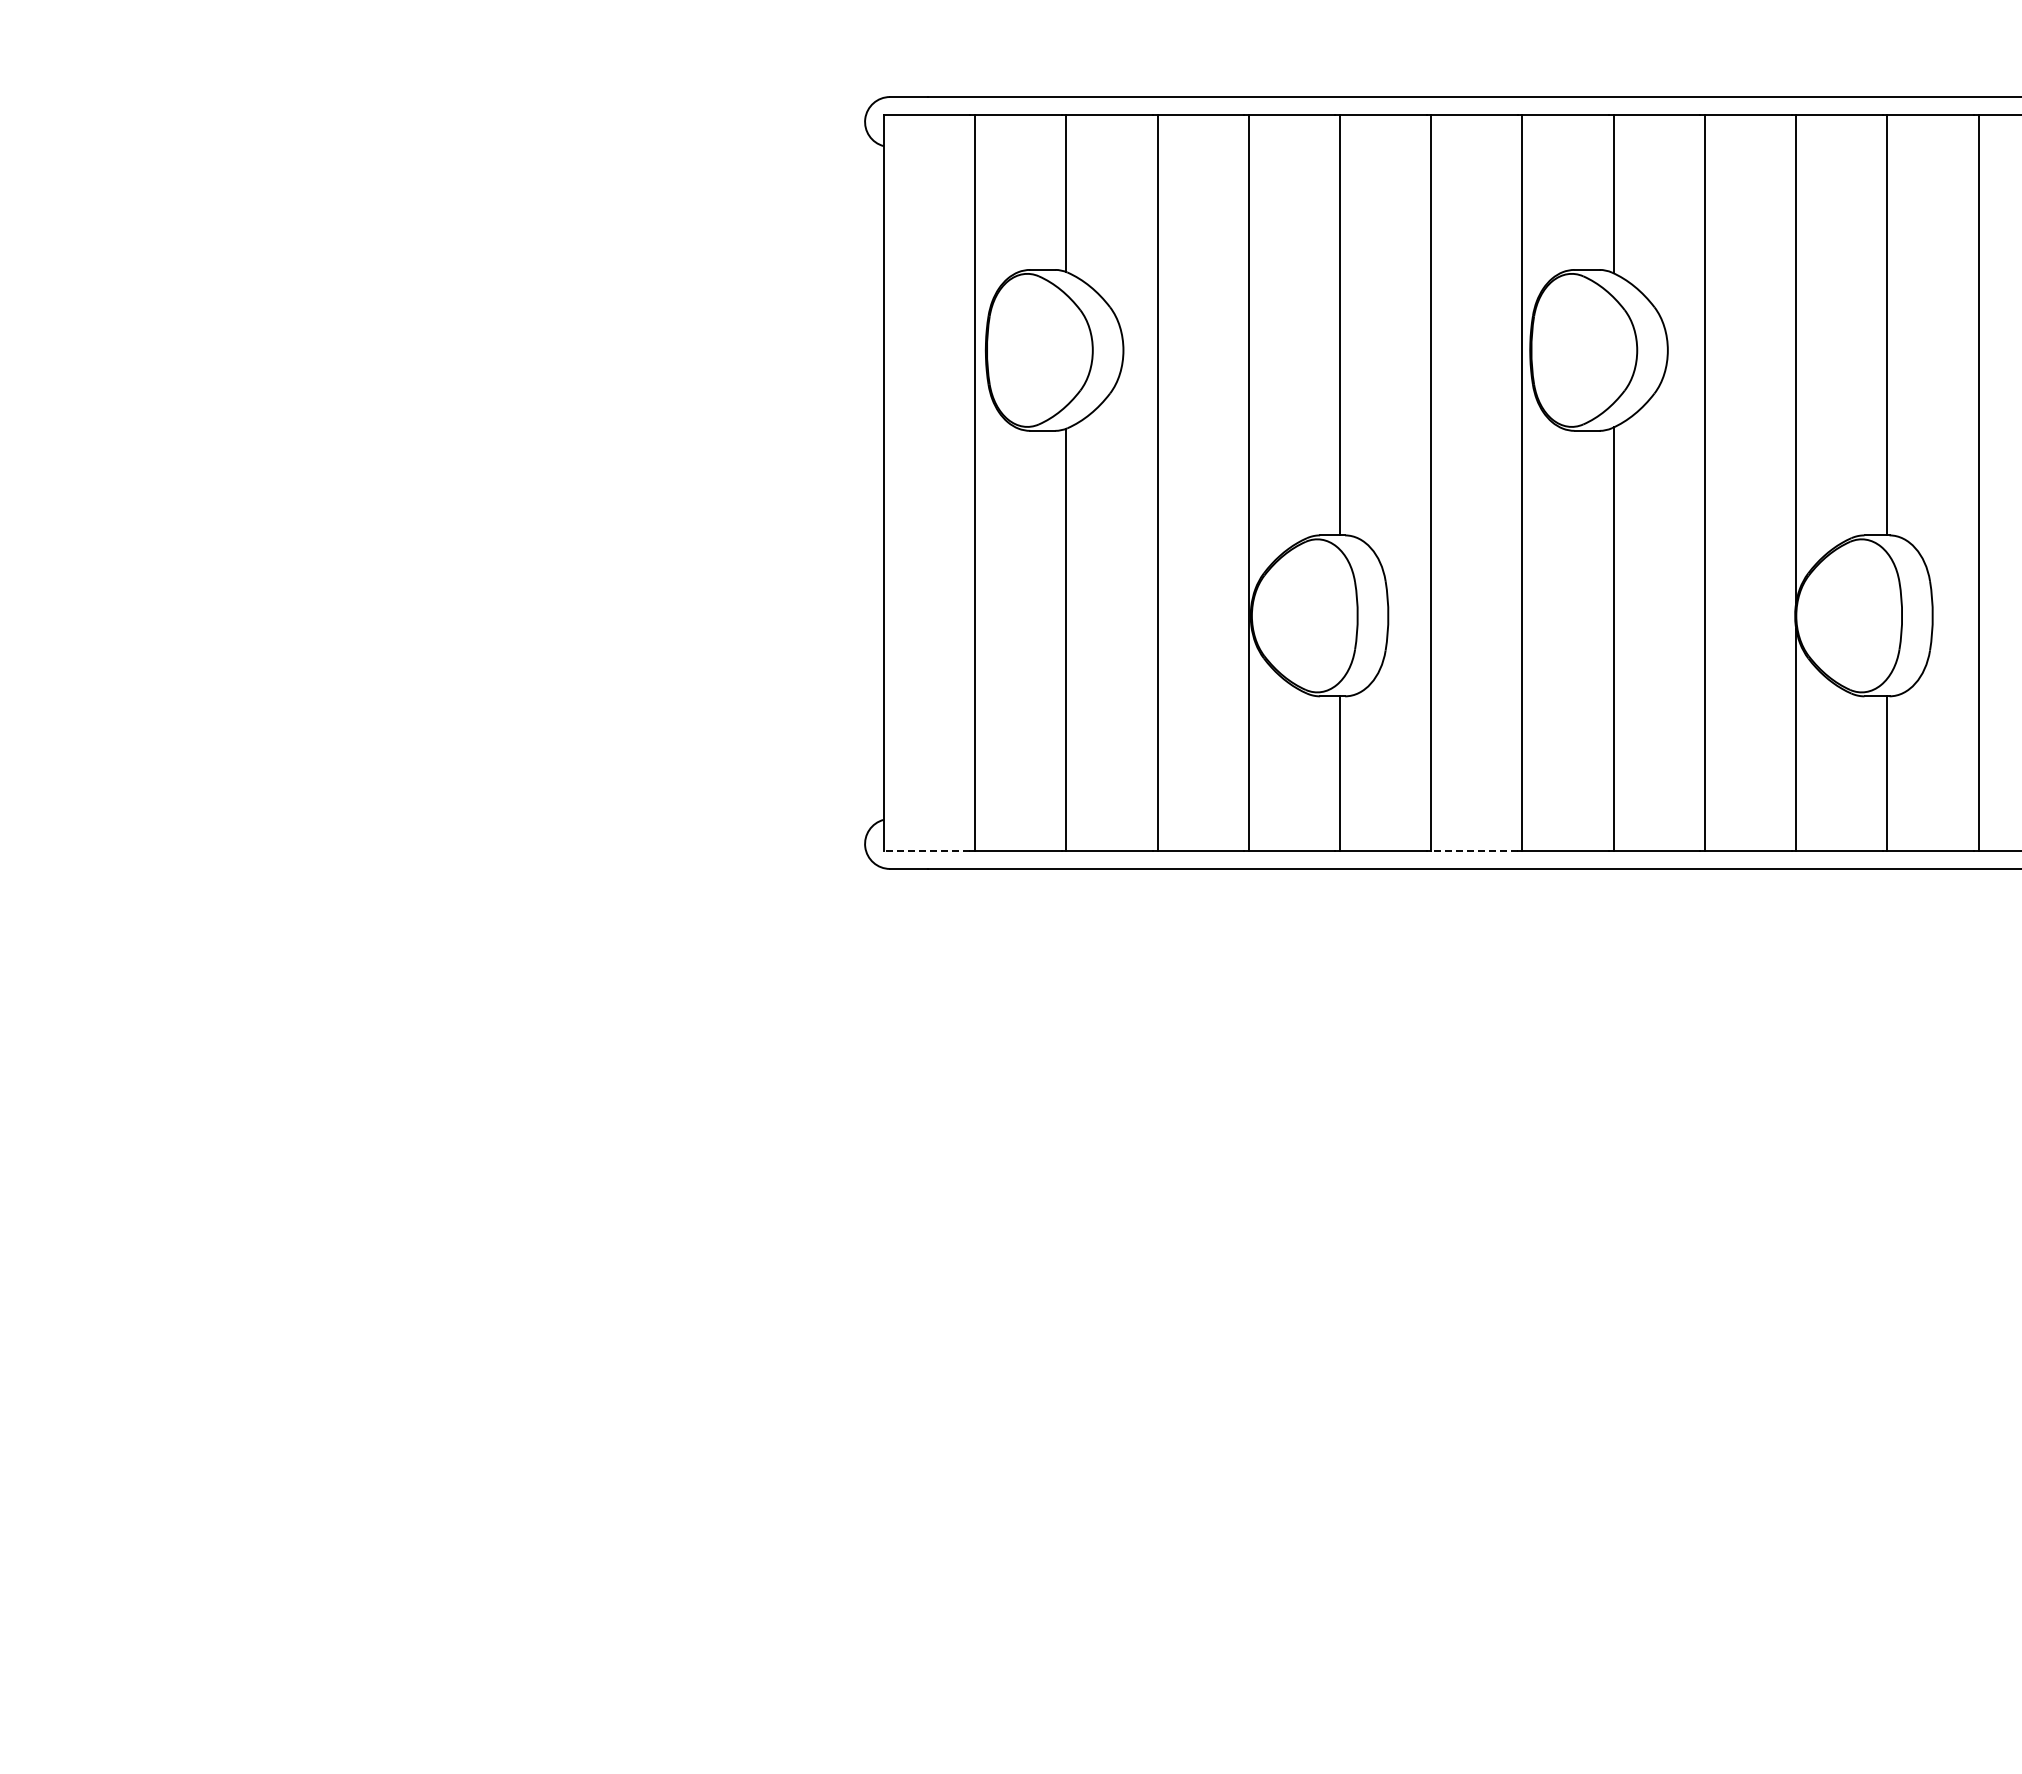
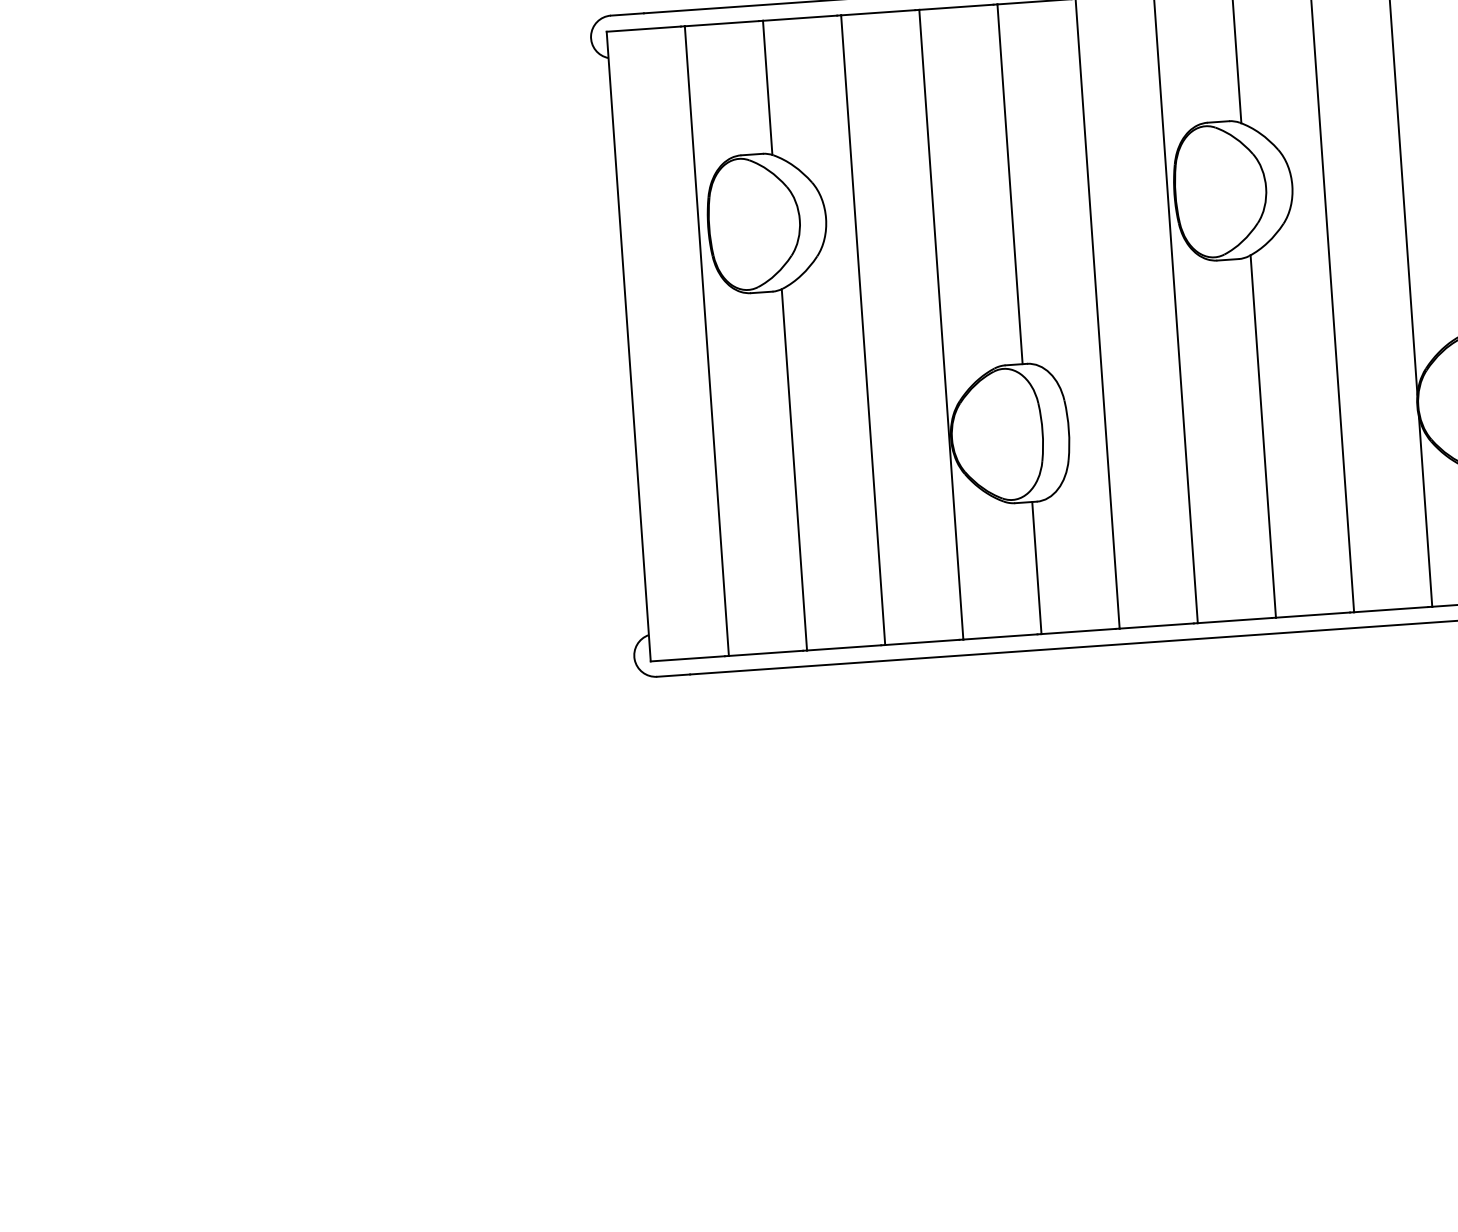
line: (926, 850) -> (687, 658), dashed -> solid
line: (1474, 850) -> (1156, 625), dashed -> solid

